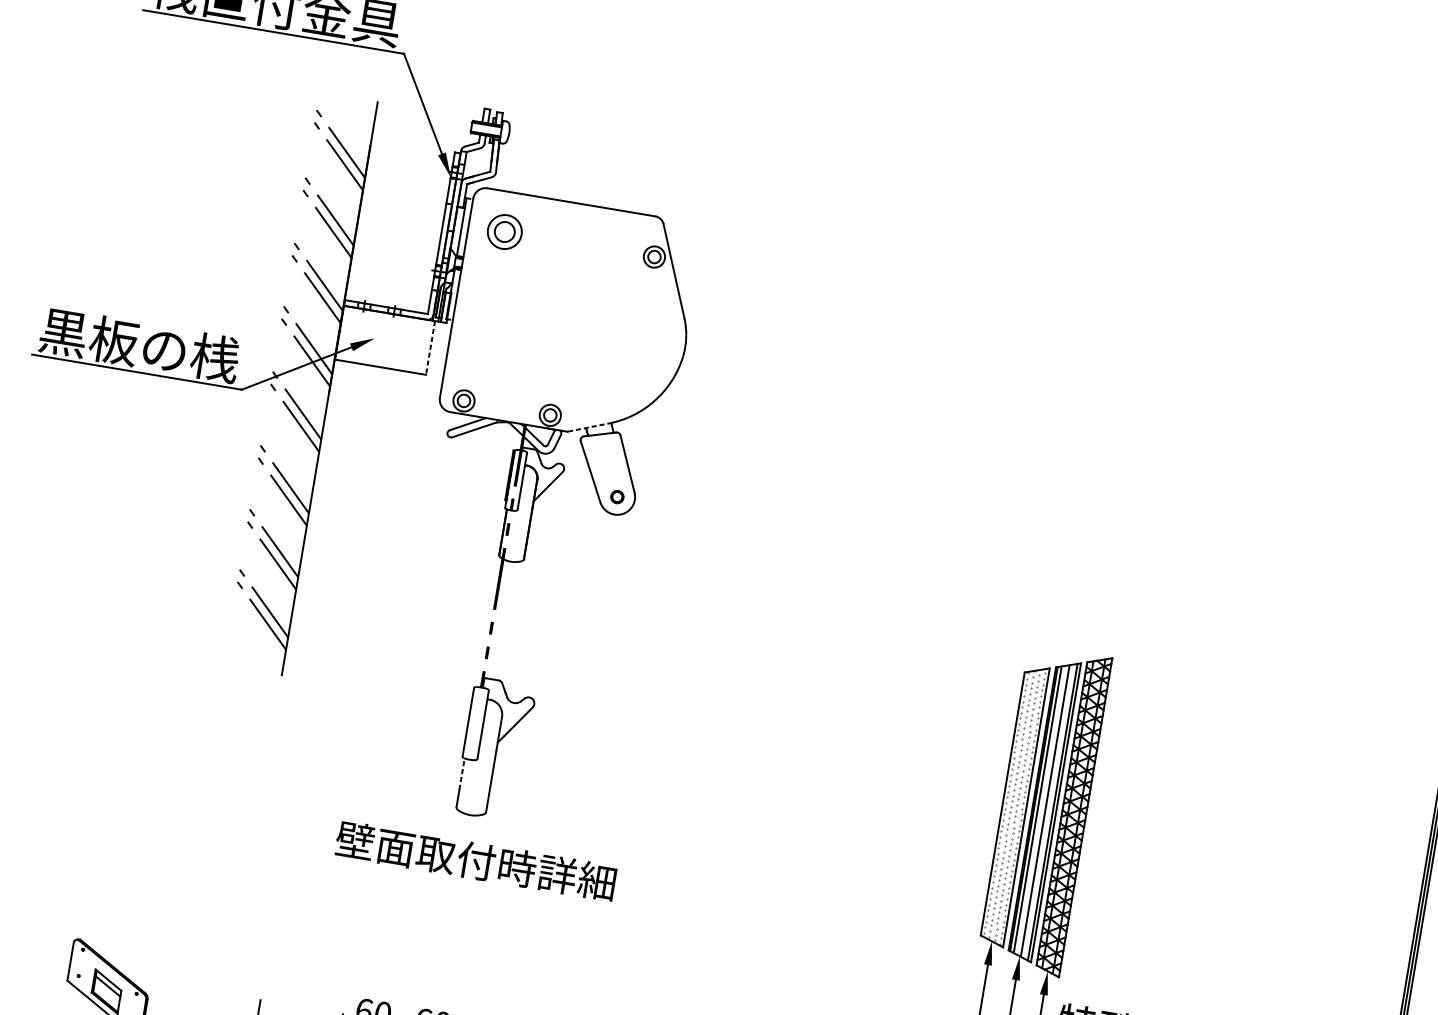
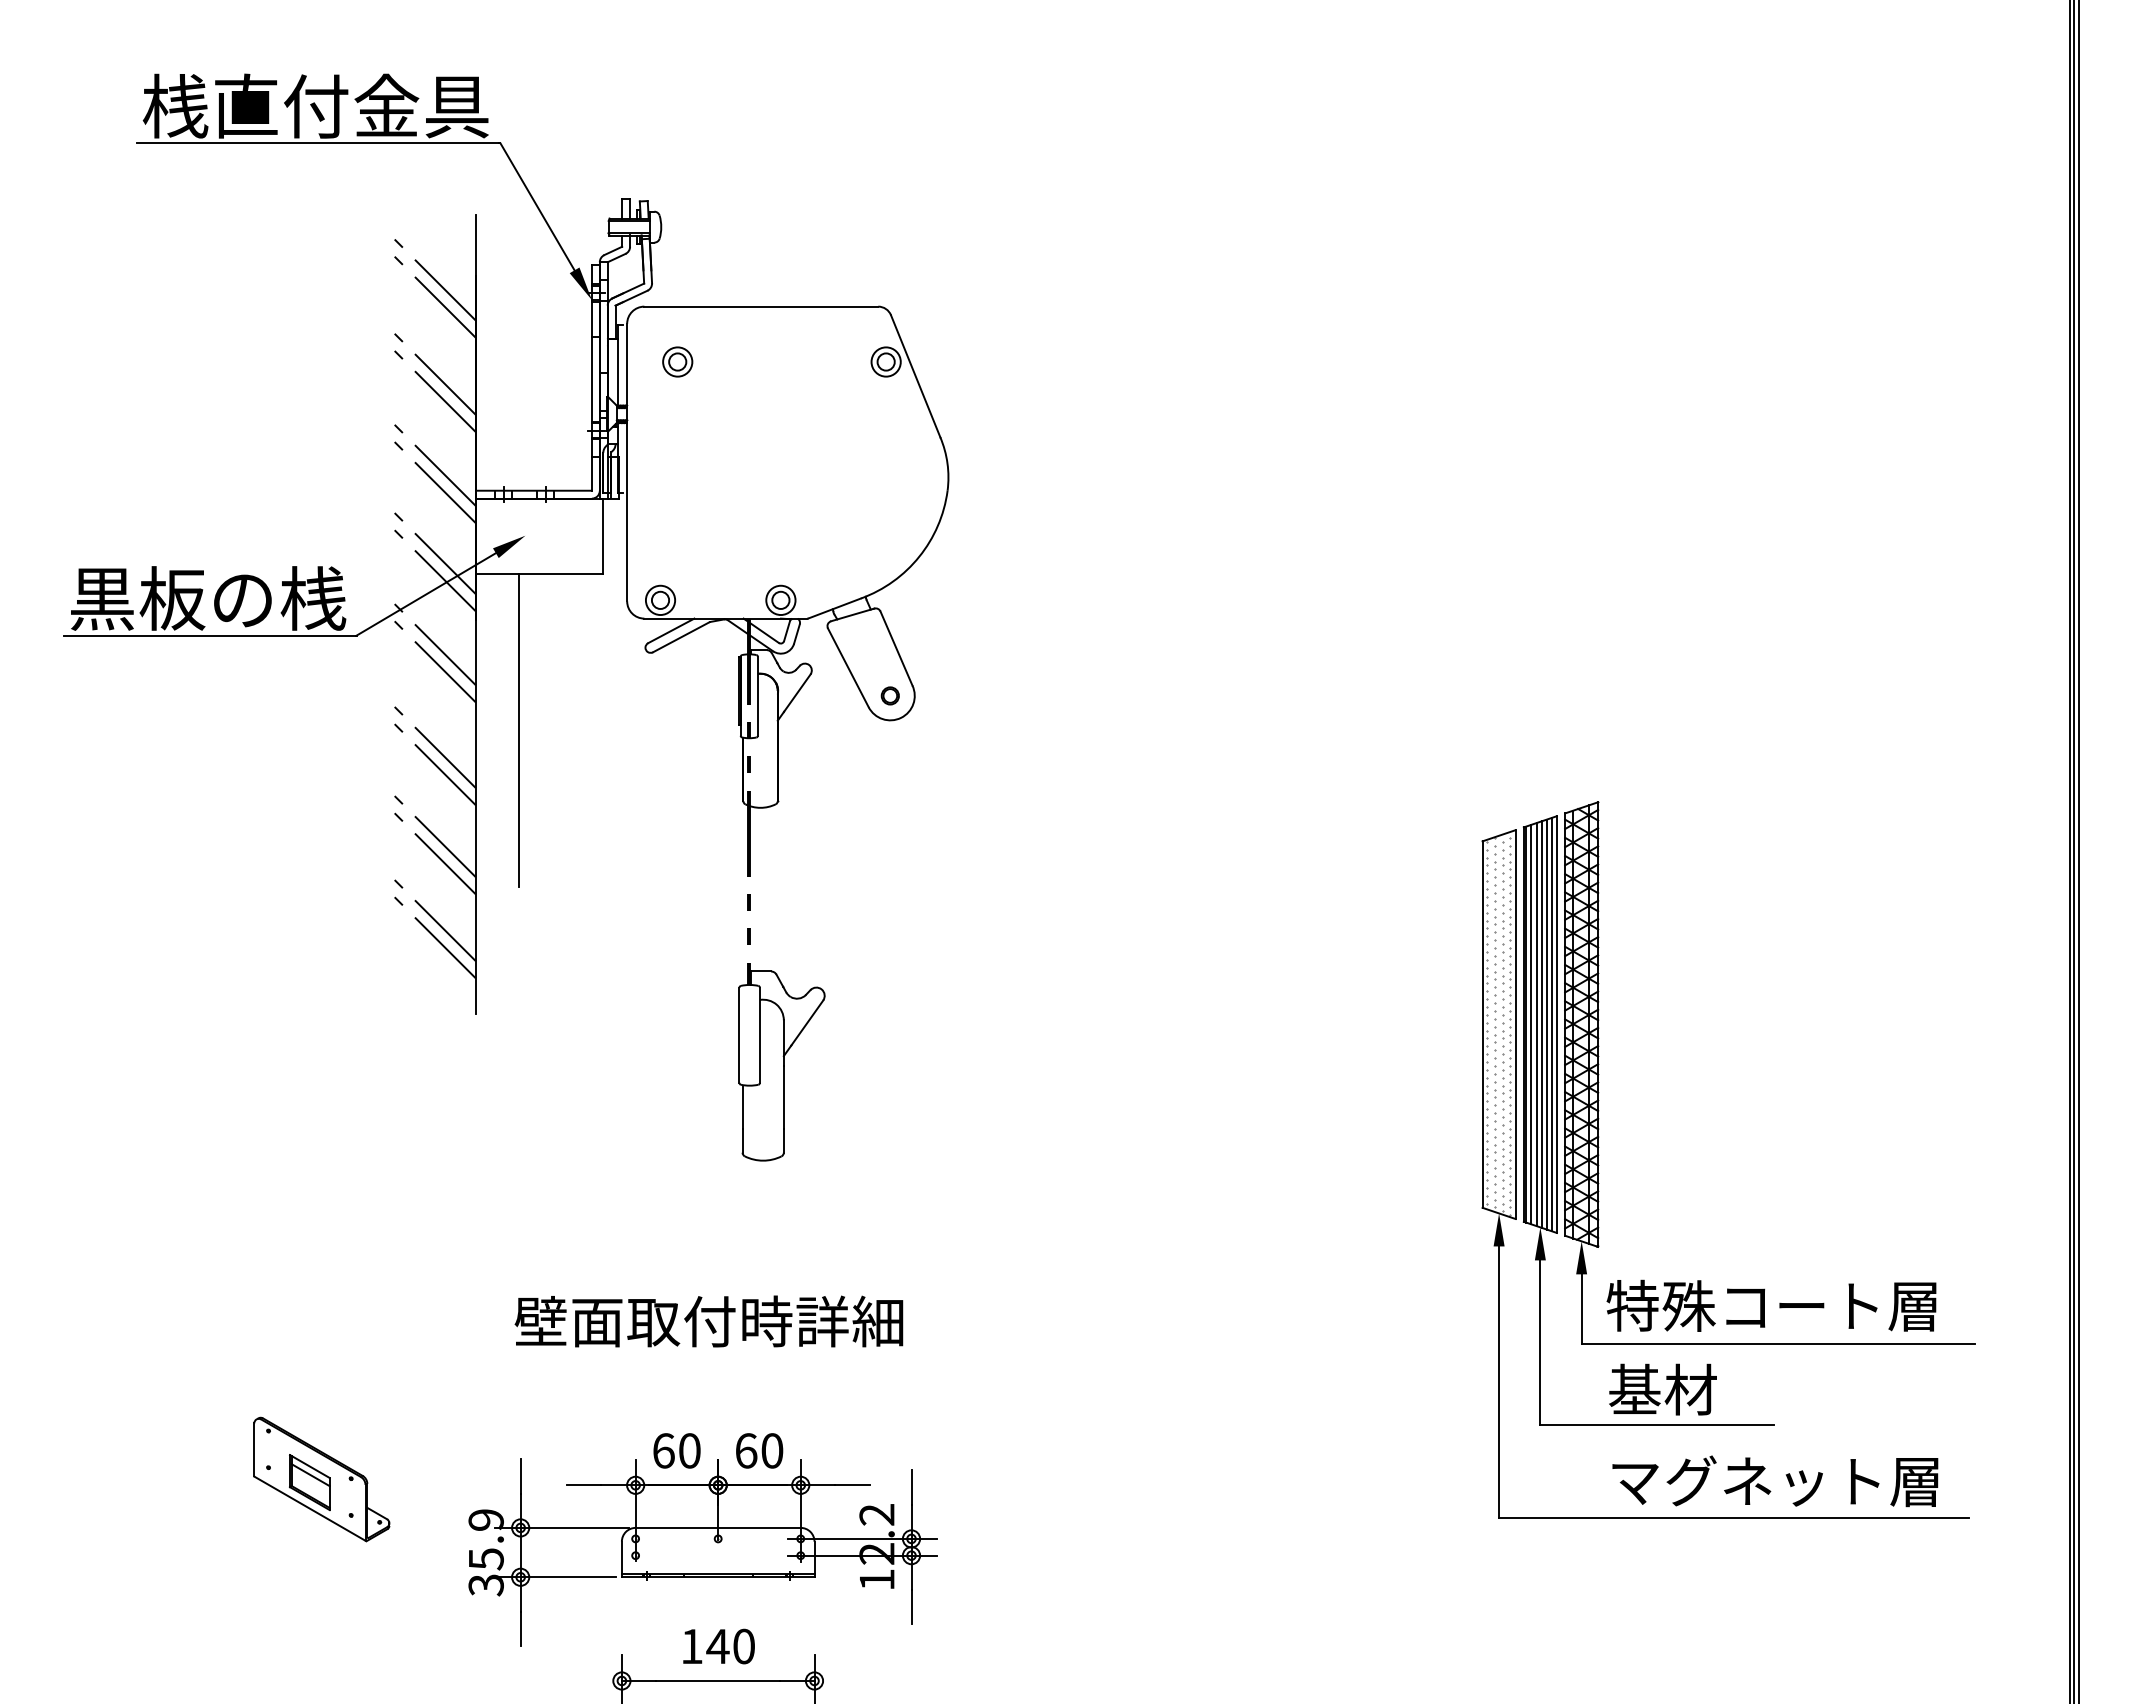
part: (504, 231) -> (677, 361), size x0.62
line: (430, 348) -> (603, 536), dashed -> solid
line: (587, 427) -> (834, 608), dashed -> solid
line: (346, 476) -> (518, 729), added
line: (461, 774) -> (742, 1107), dashed -> solid
line: (1041, 810) -> (1536, 1024), added
line: (1049, 811) -> (1547, 1024), added
text: (475, 860) -> (708, 1321), moved

